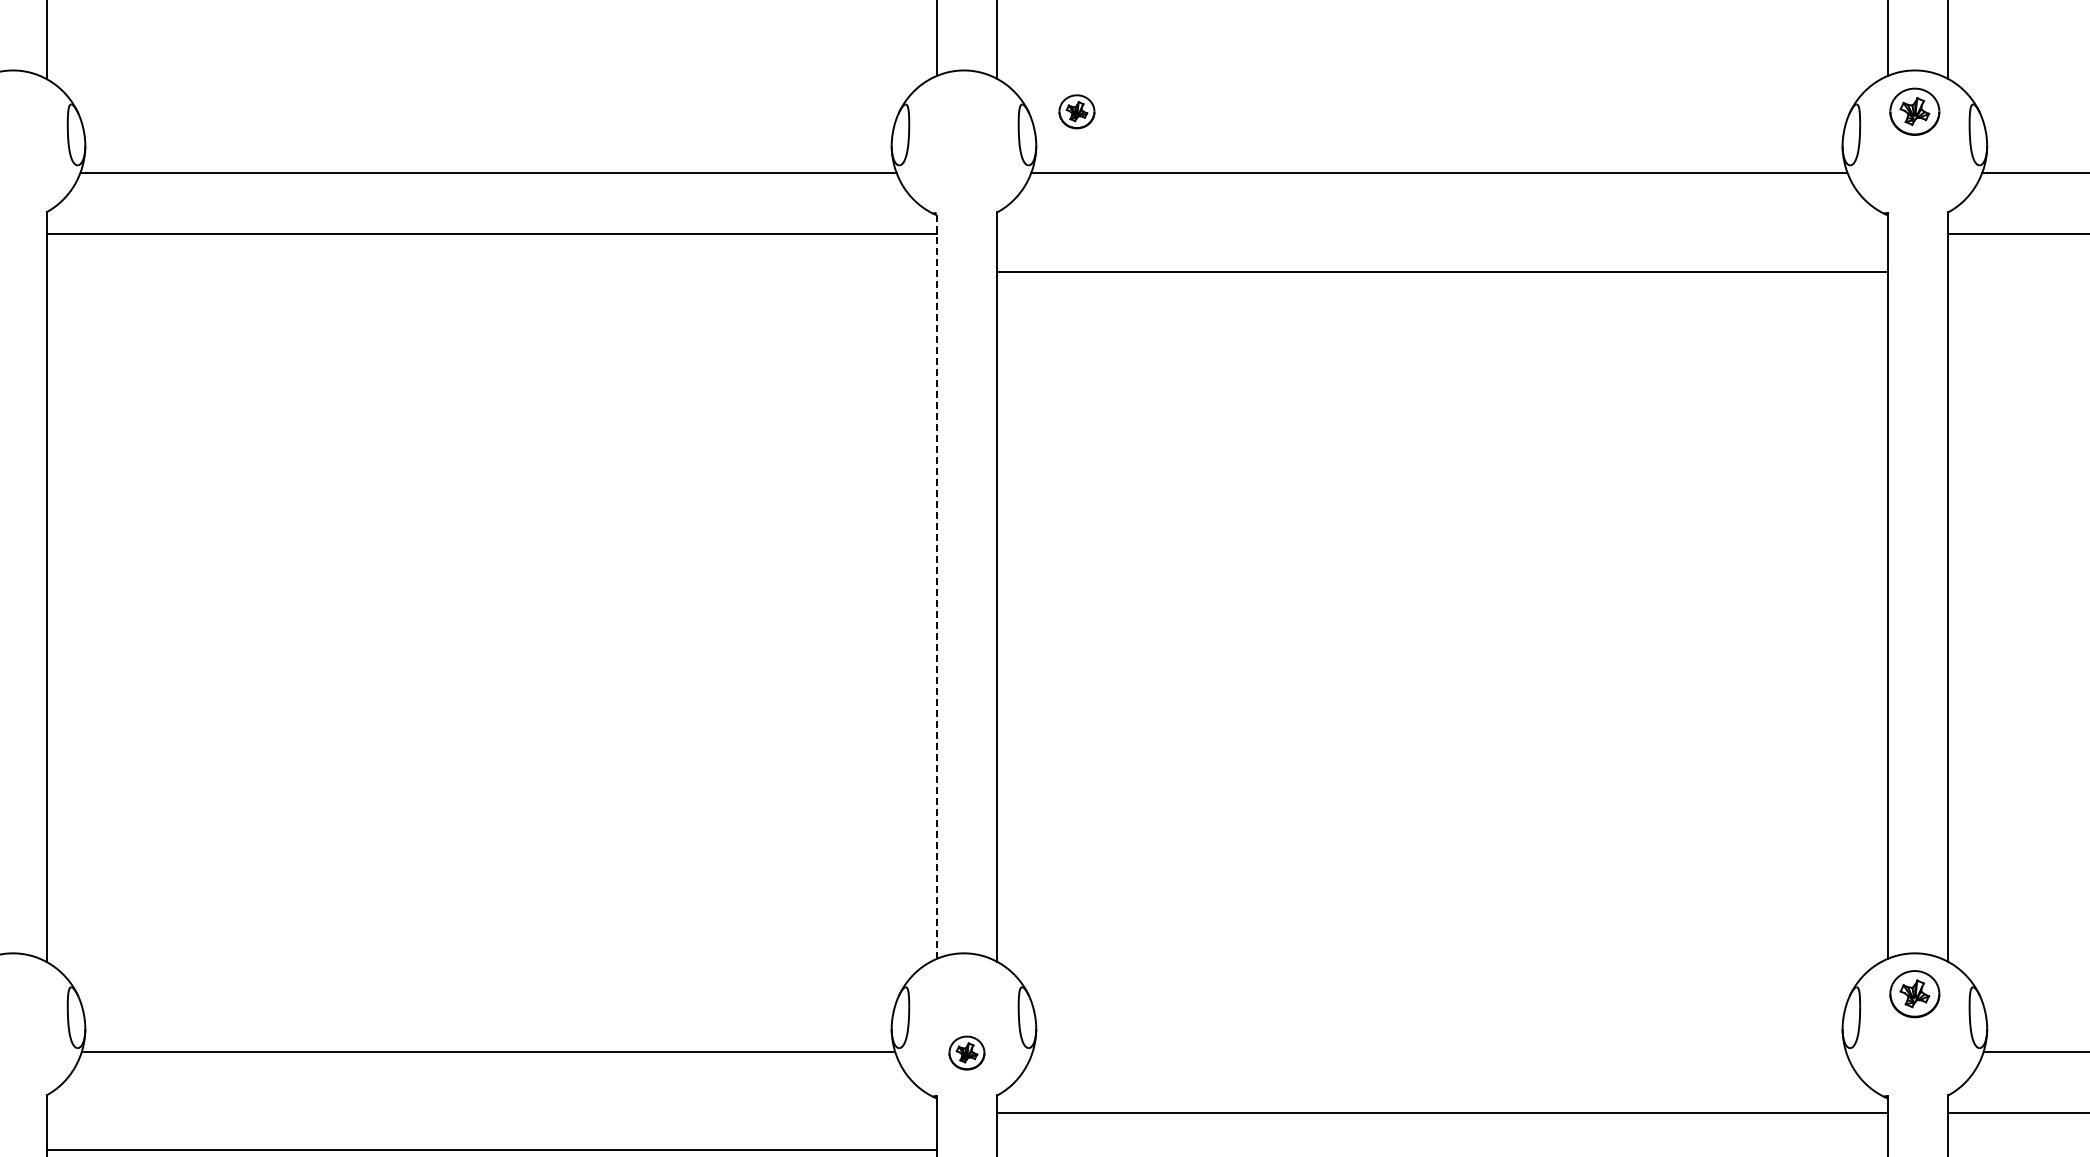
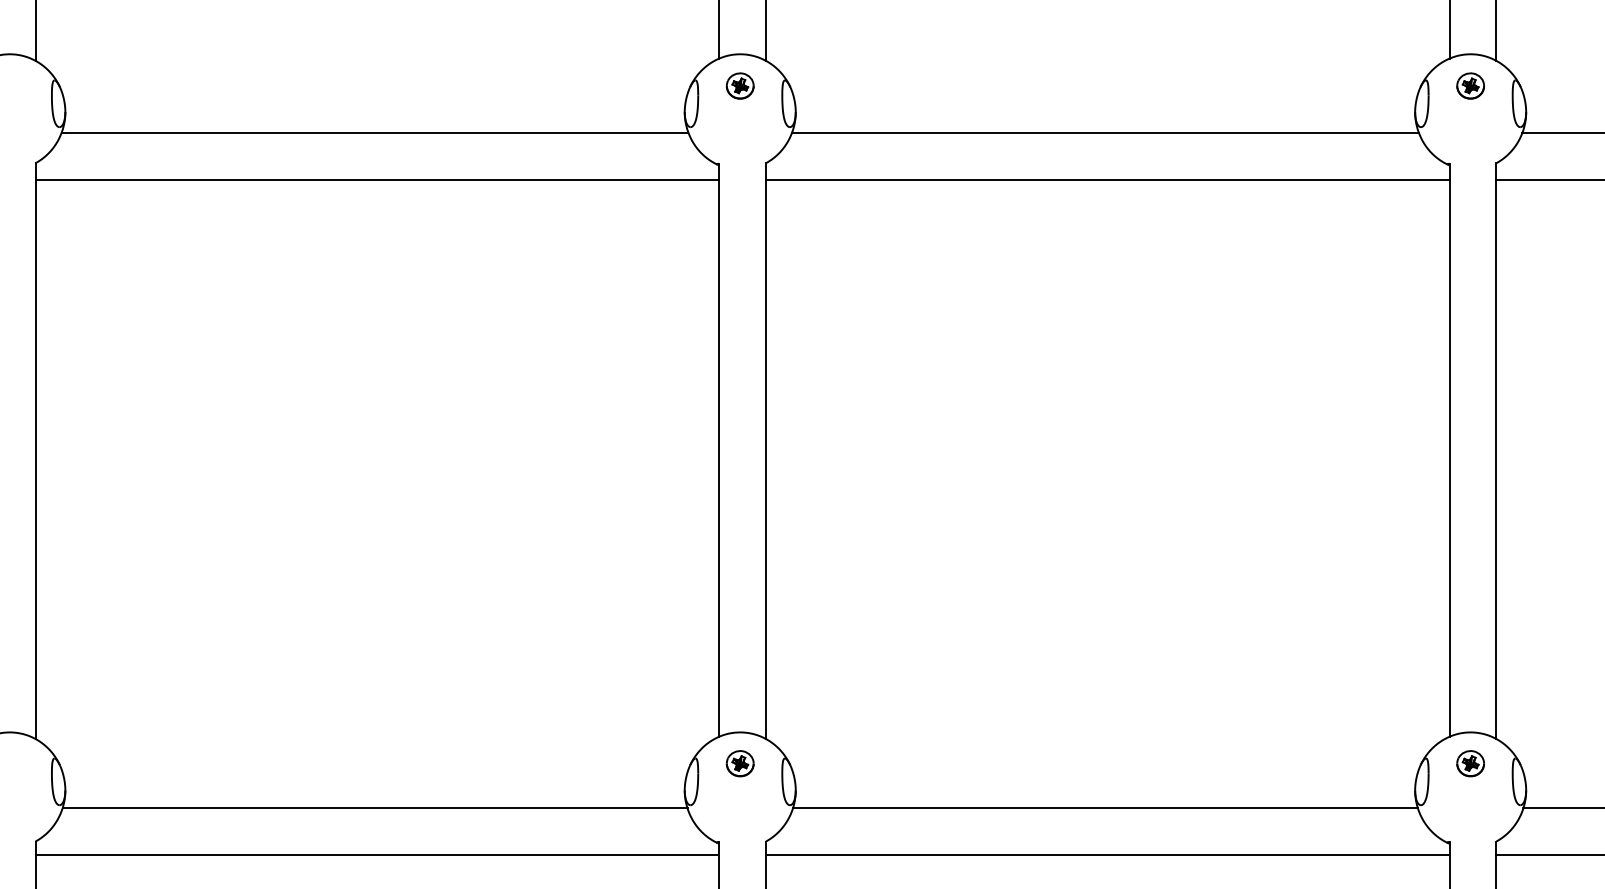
part: (1076, 111) -> (739, 85), moved
part: (1914, 111) -> (1470, 85), size x0.71
line: (1442, 271) -> (1107, 179), moved
line: (936, 586) -> (719, 450), dashed -> solid
part: (1914, 993) -> (1470, 763), size x0.71
part: (966, 1052) -> (739, 763), moved
line: (1439, 1052) -> (1105, 808), added
line: (491, 1150) -> (377, 855), moved

